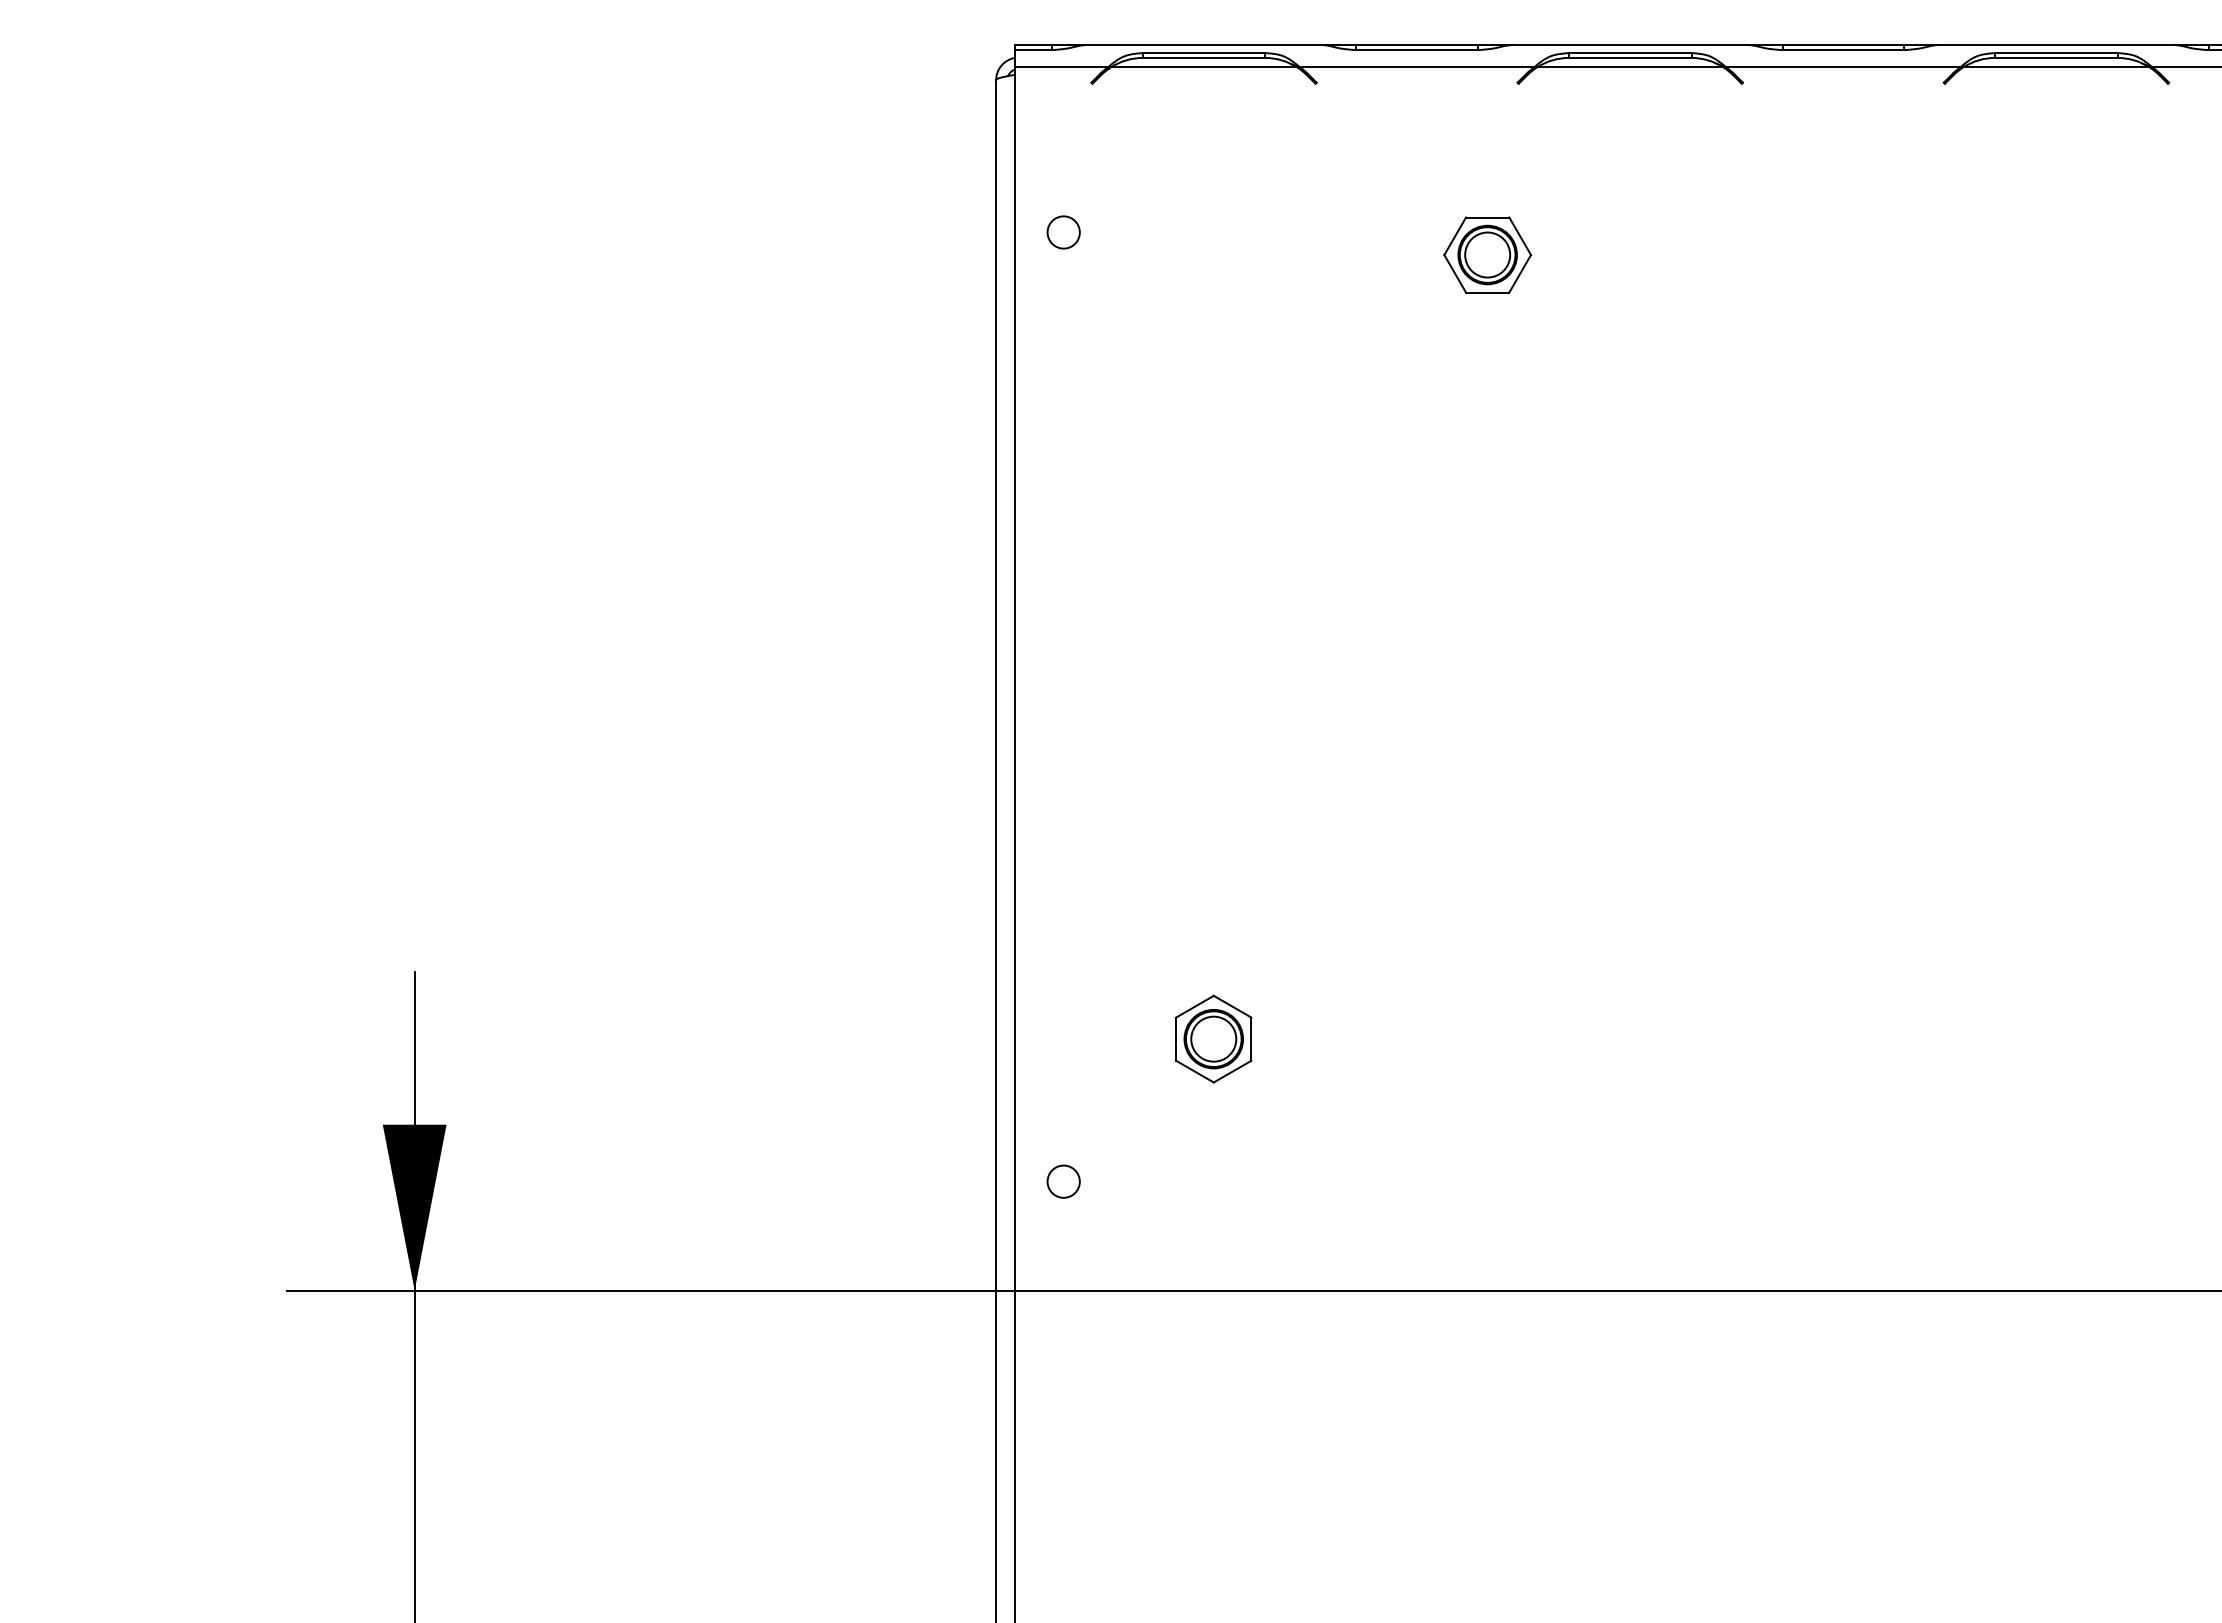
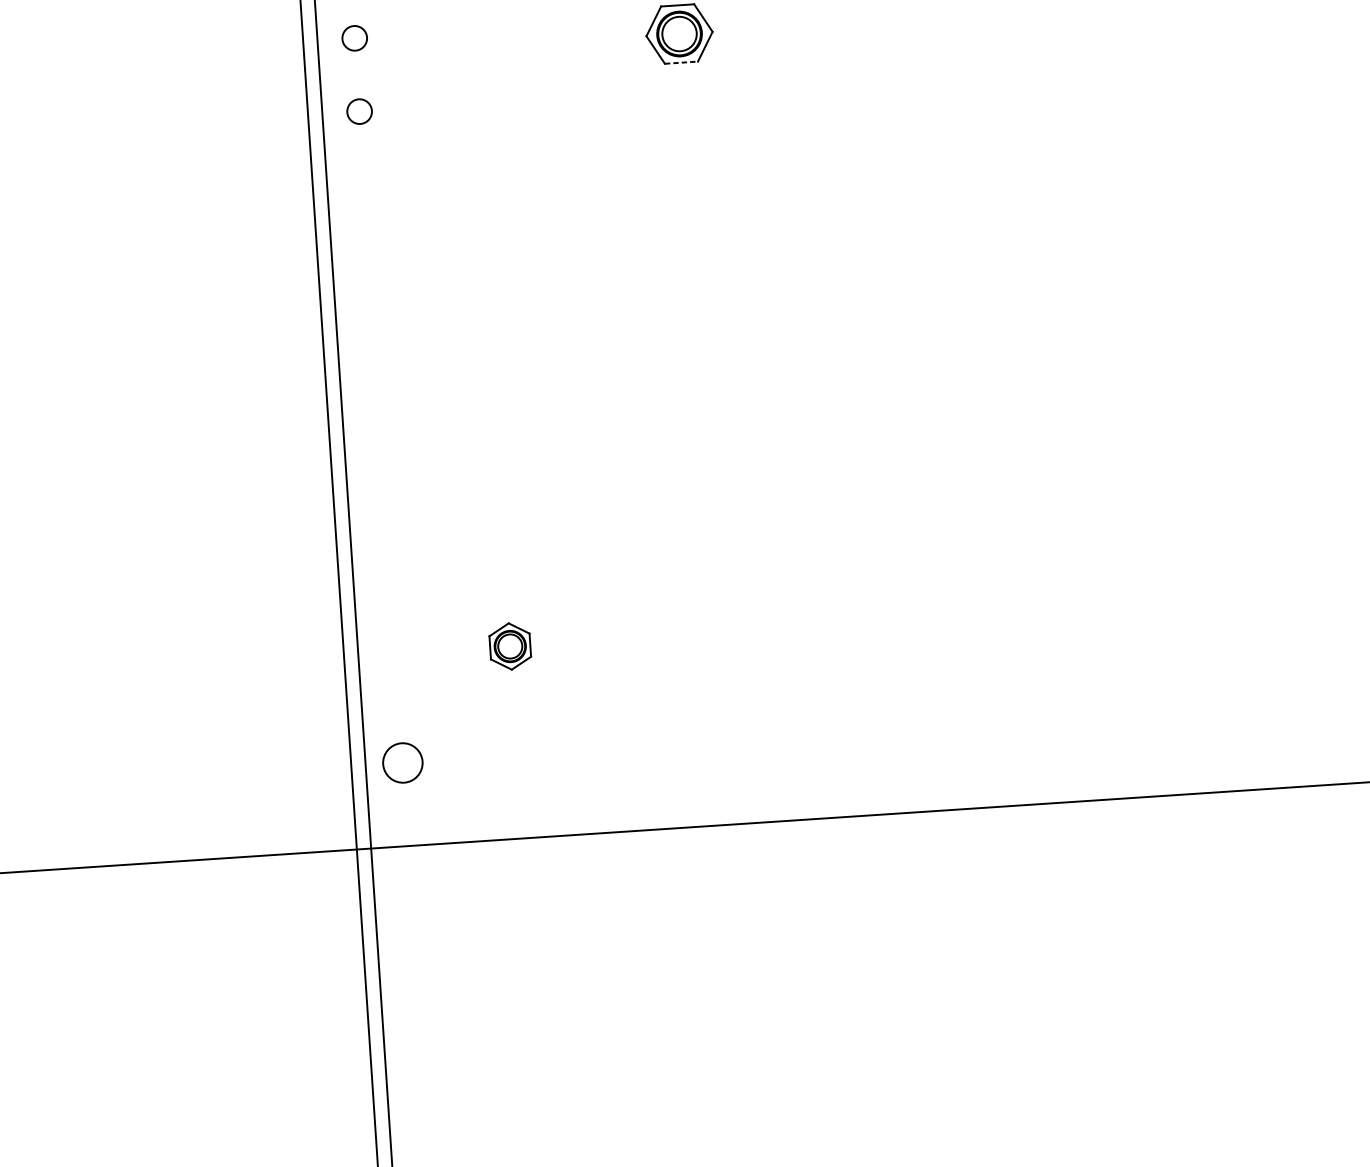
line: (1487, 292) -> (681, 62), solid -> dashed
circle: (1063, 328) -> (359, 111), added
part: (1213, 1038) -> (509, 646), size x0.7
circle: (1063, 1181) -> (402, 762), size x1.6

